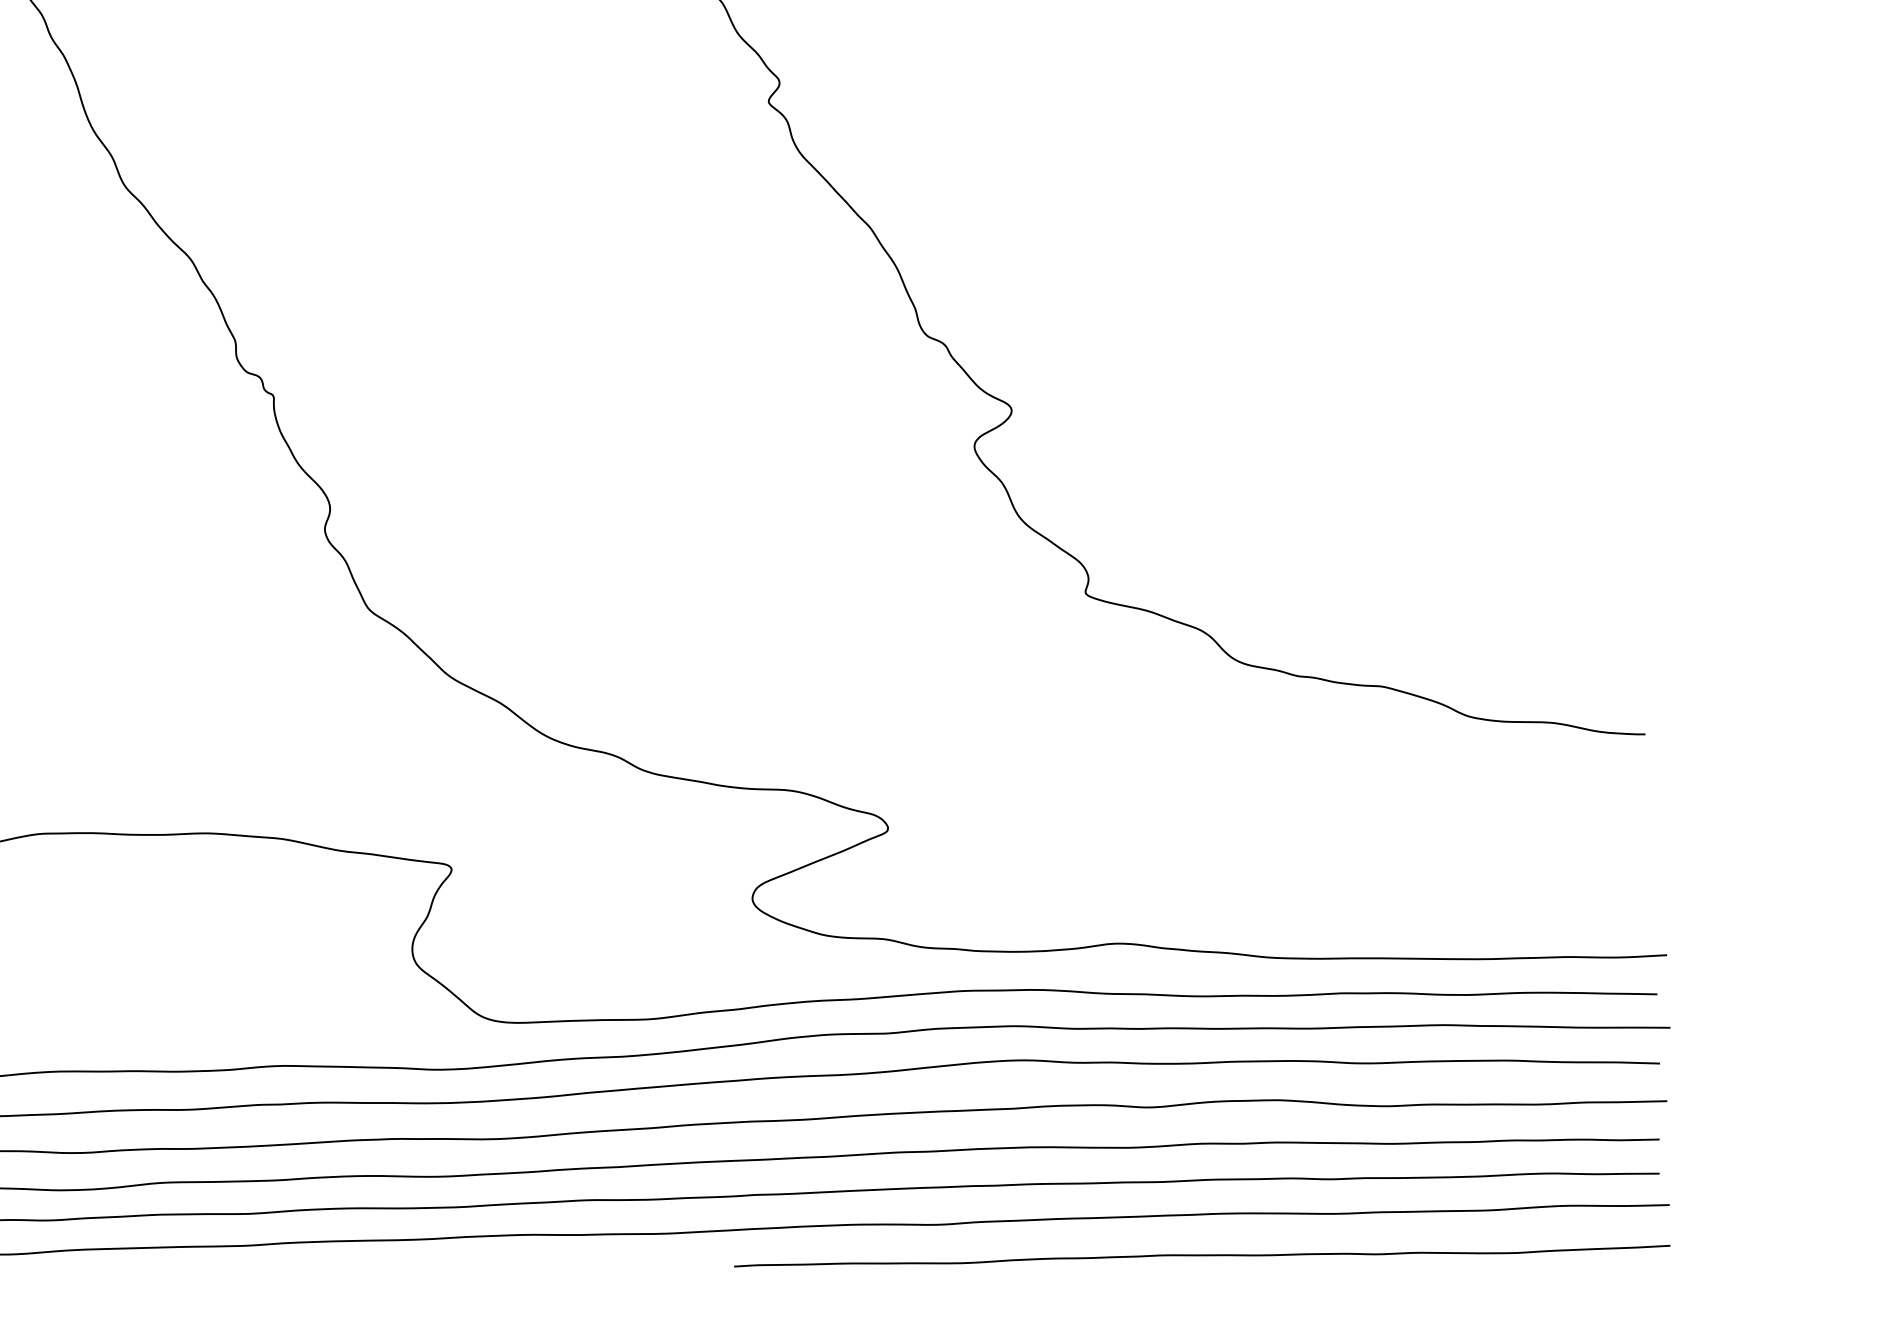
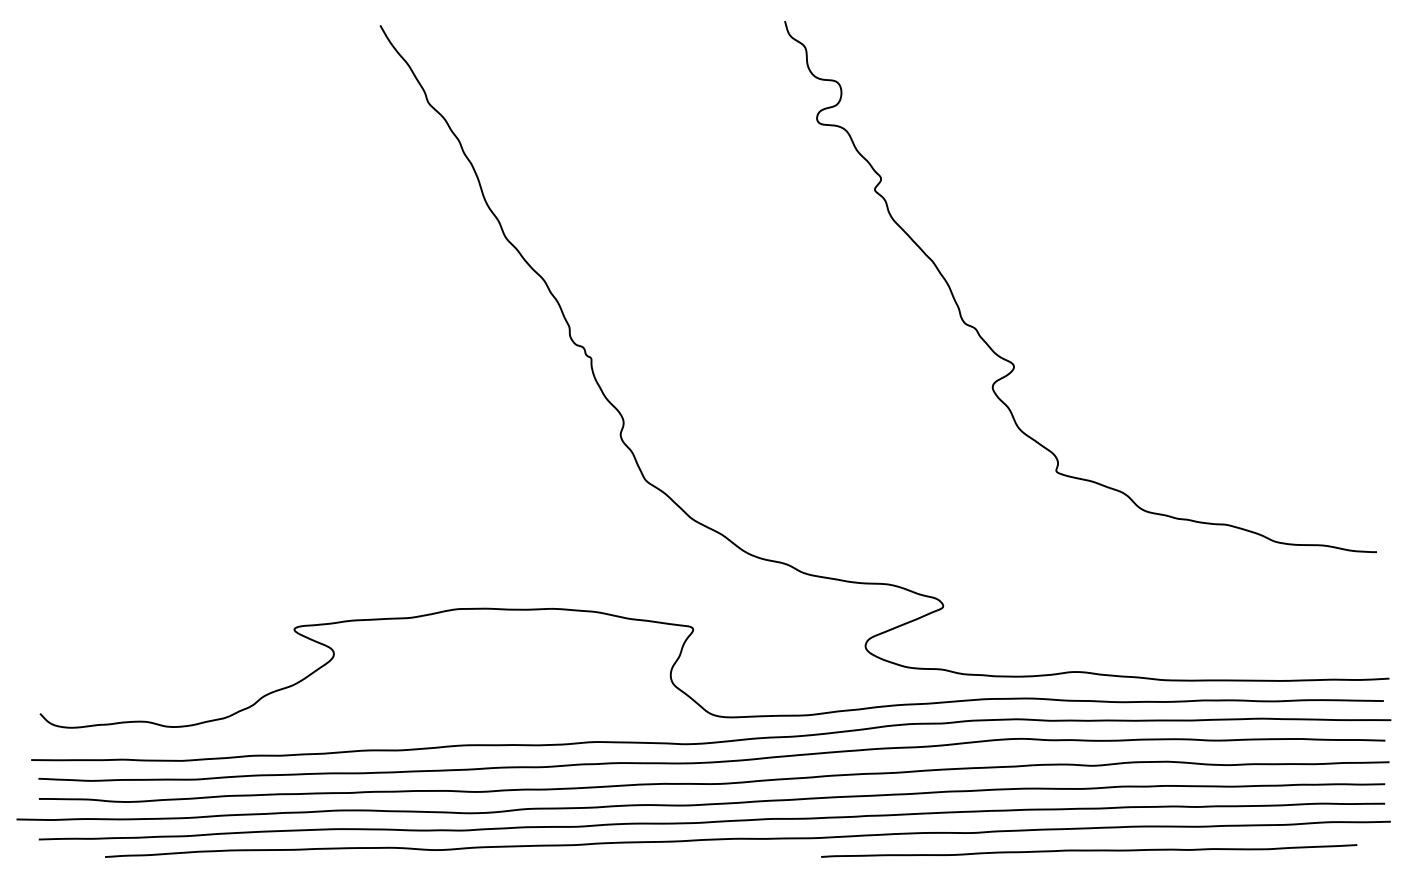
curve: (1202, 1255) -> (1089, 850), moved

